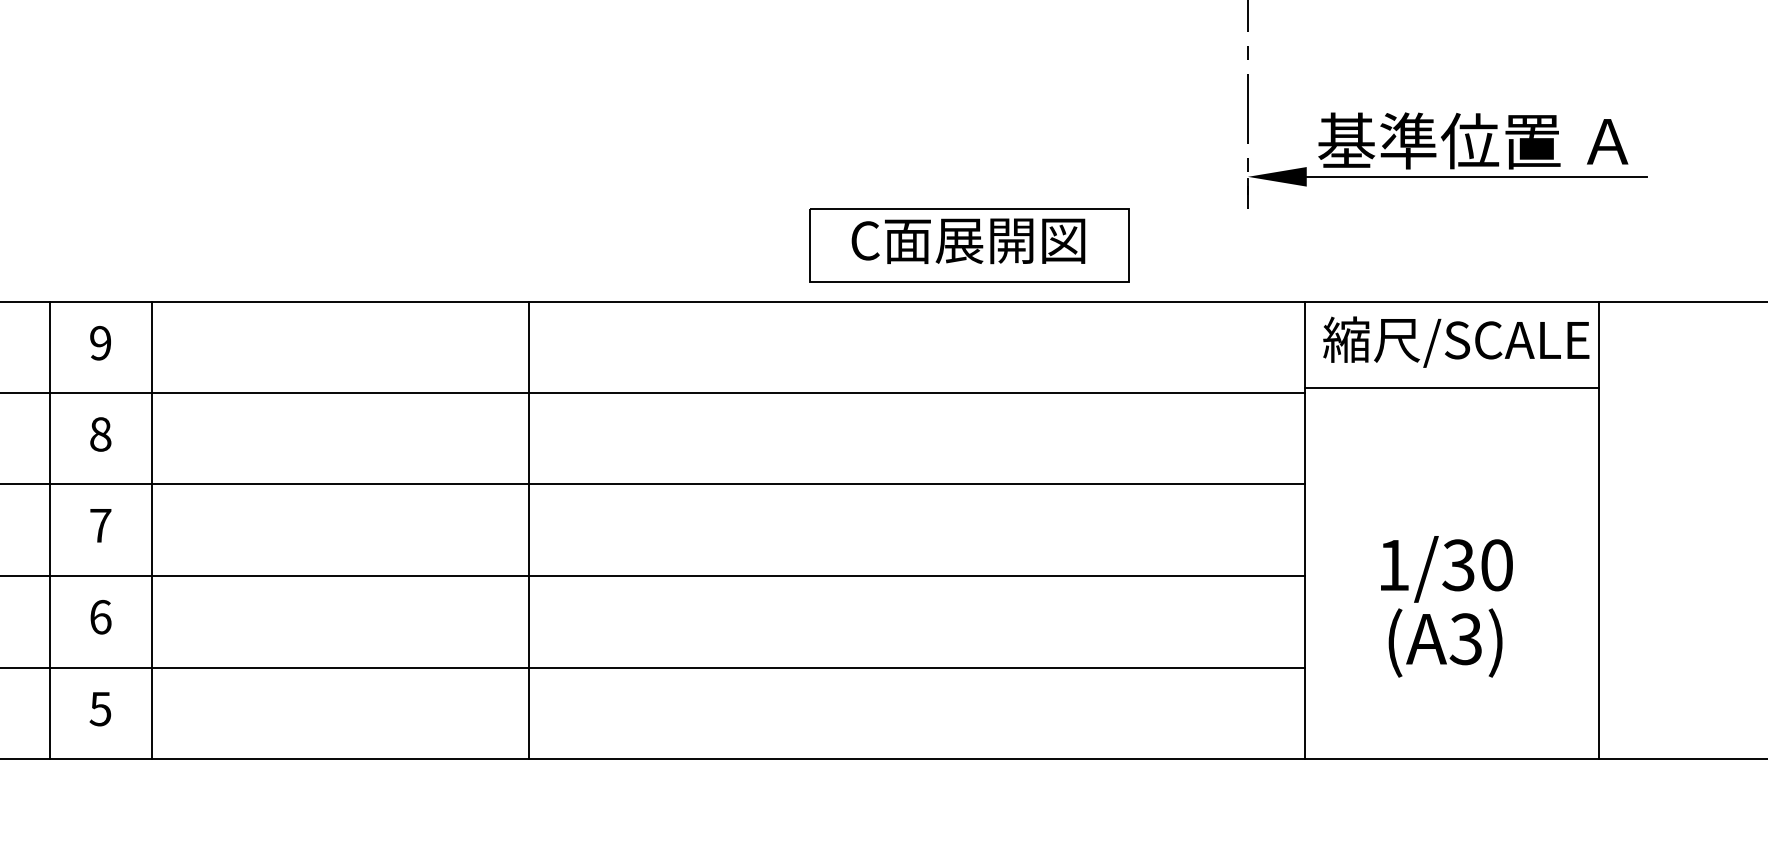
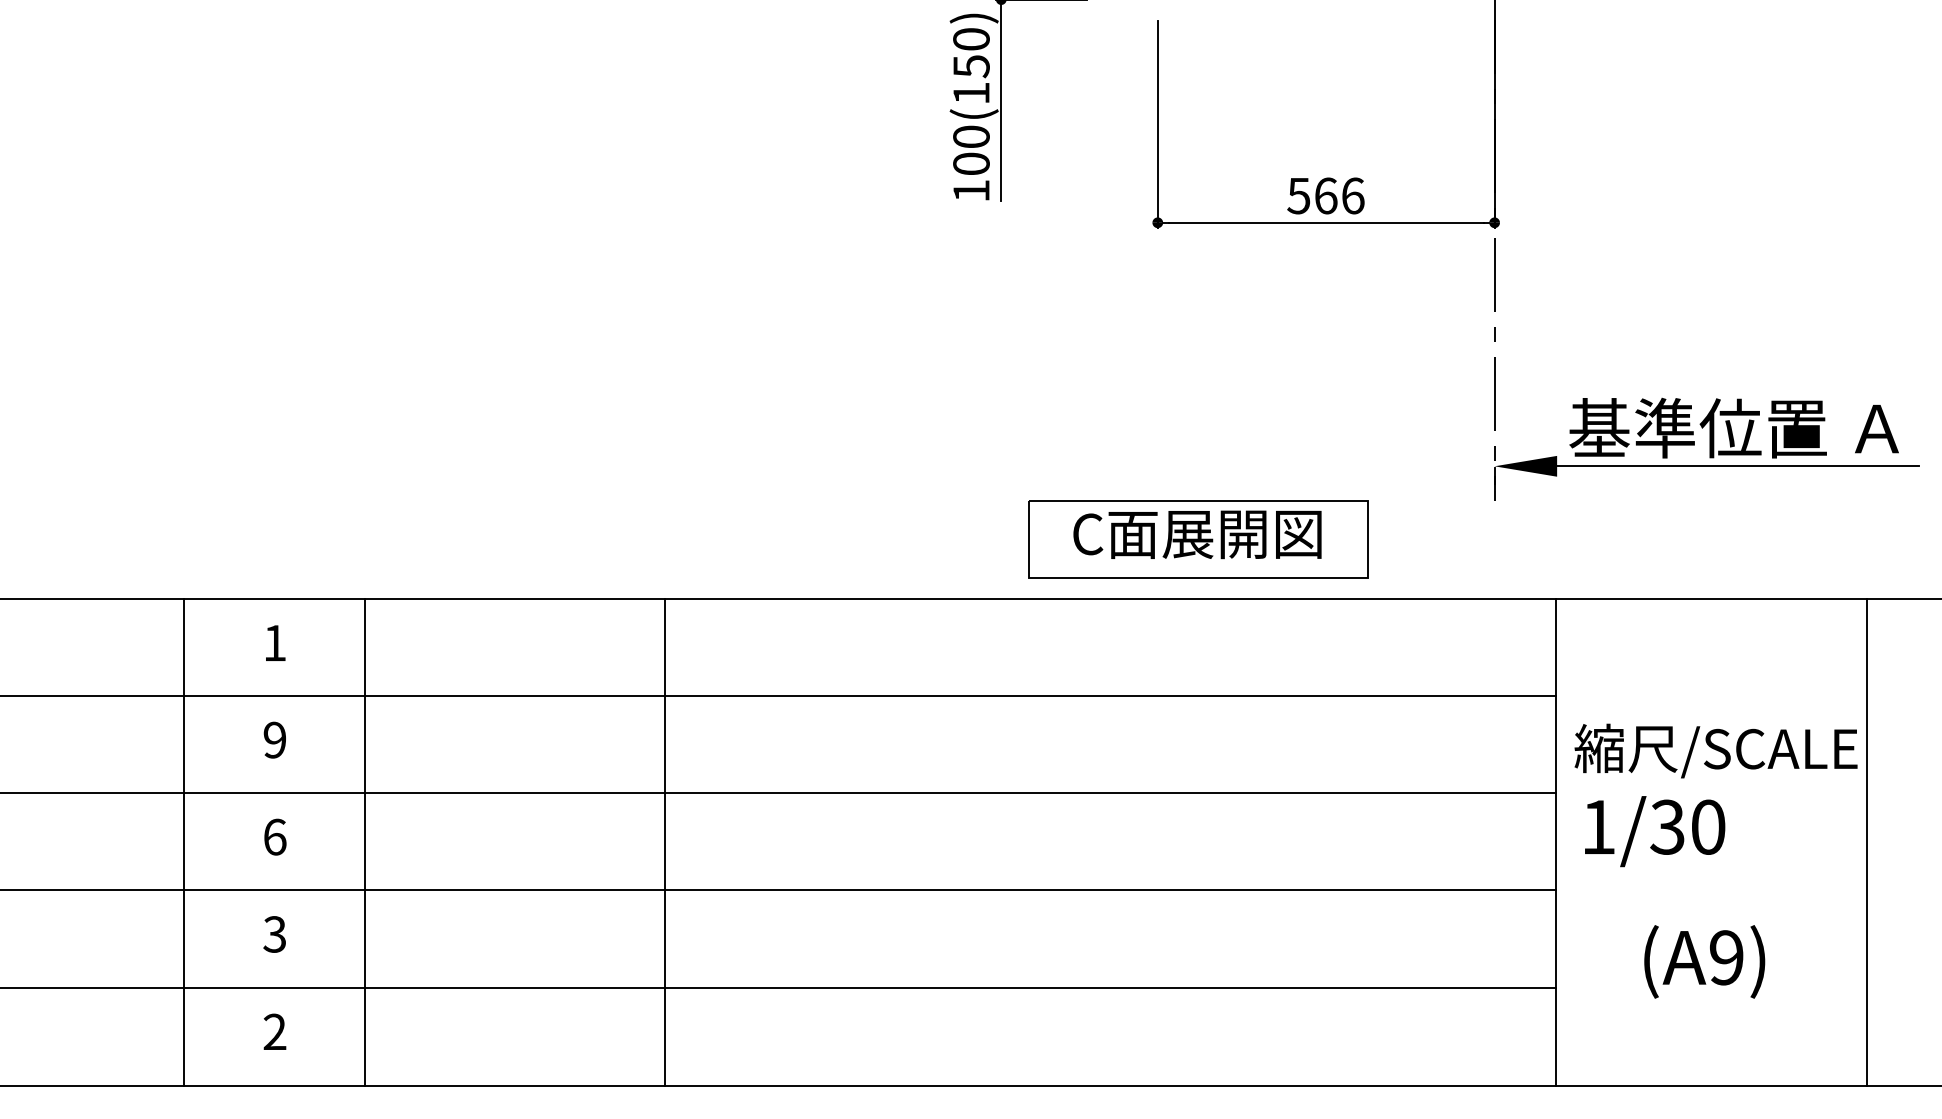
text: (1455, 341) -> (1715, 750), moved
text: (100, 342) -> (274, 642), 9 -> 1
line: (1451, 388) -> (1711, 691), removed
text: (100, 433) -> (274, 739), 8 -> 9
text: (101, 525) -> (275, 836), 7 -> 6
line: (50, 530) -> (184, 842), moved
line: (151, 530) -> (365, 842), moved
line: (529, 530) -> (664, 842), moved
text: (1447, 569) -> (1655, 831), moved
text: (100, 617) -> (274, 934), 6 -> 3
text: (1466, 638) -> (1726, 957), (A3) -> (A9)
text: (100, 708) -> (274, 1031), 5 -> 2

